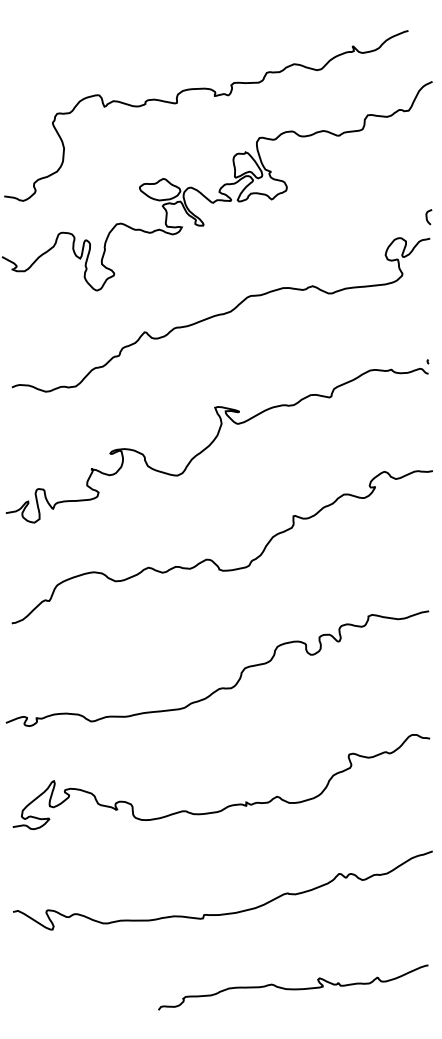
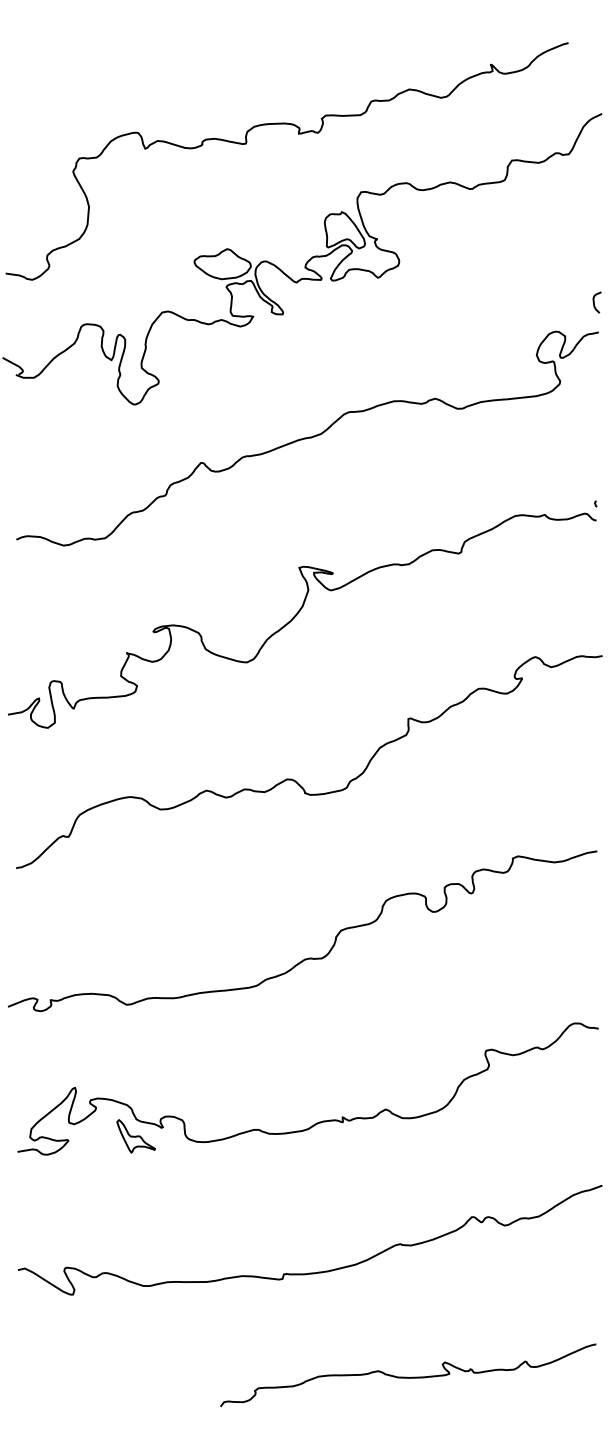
part: (97, 816) -> (135, 1136), added

